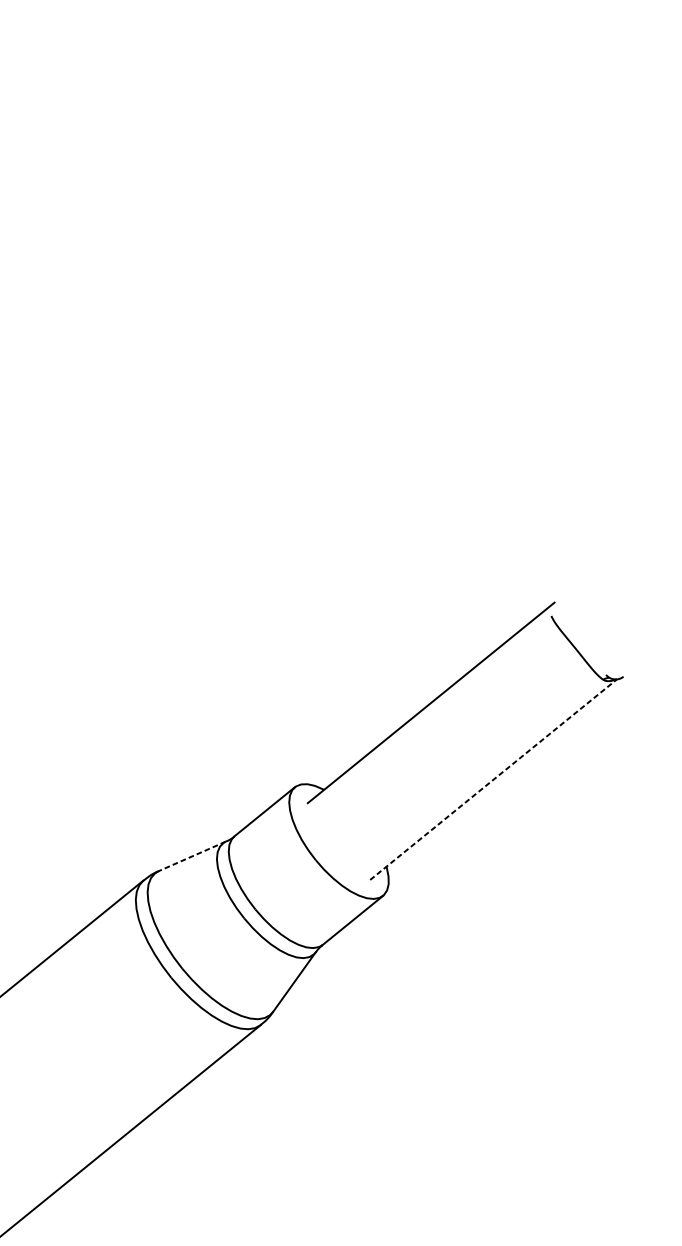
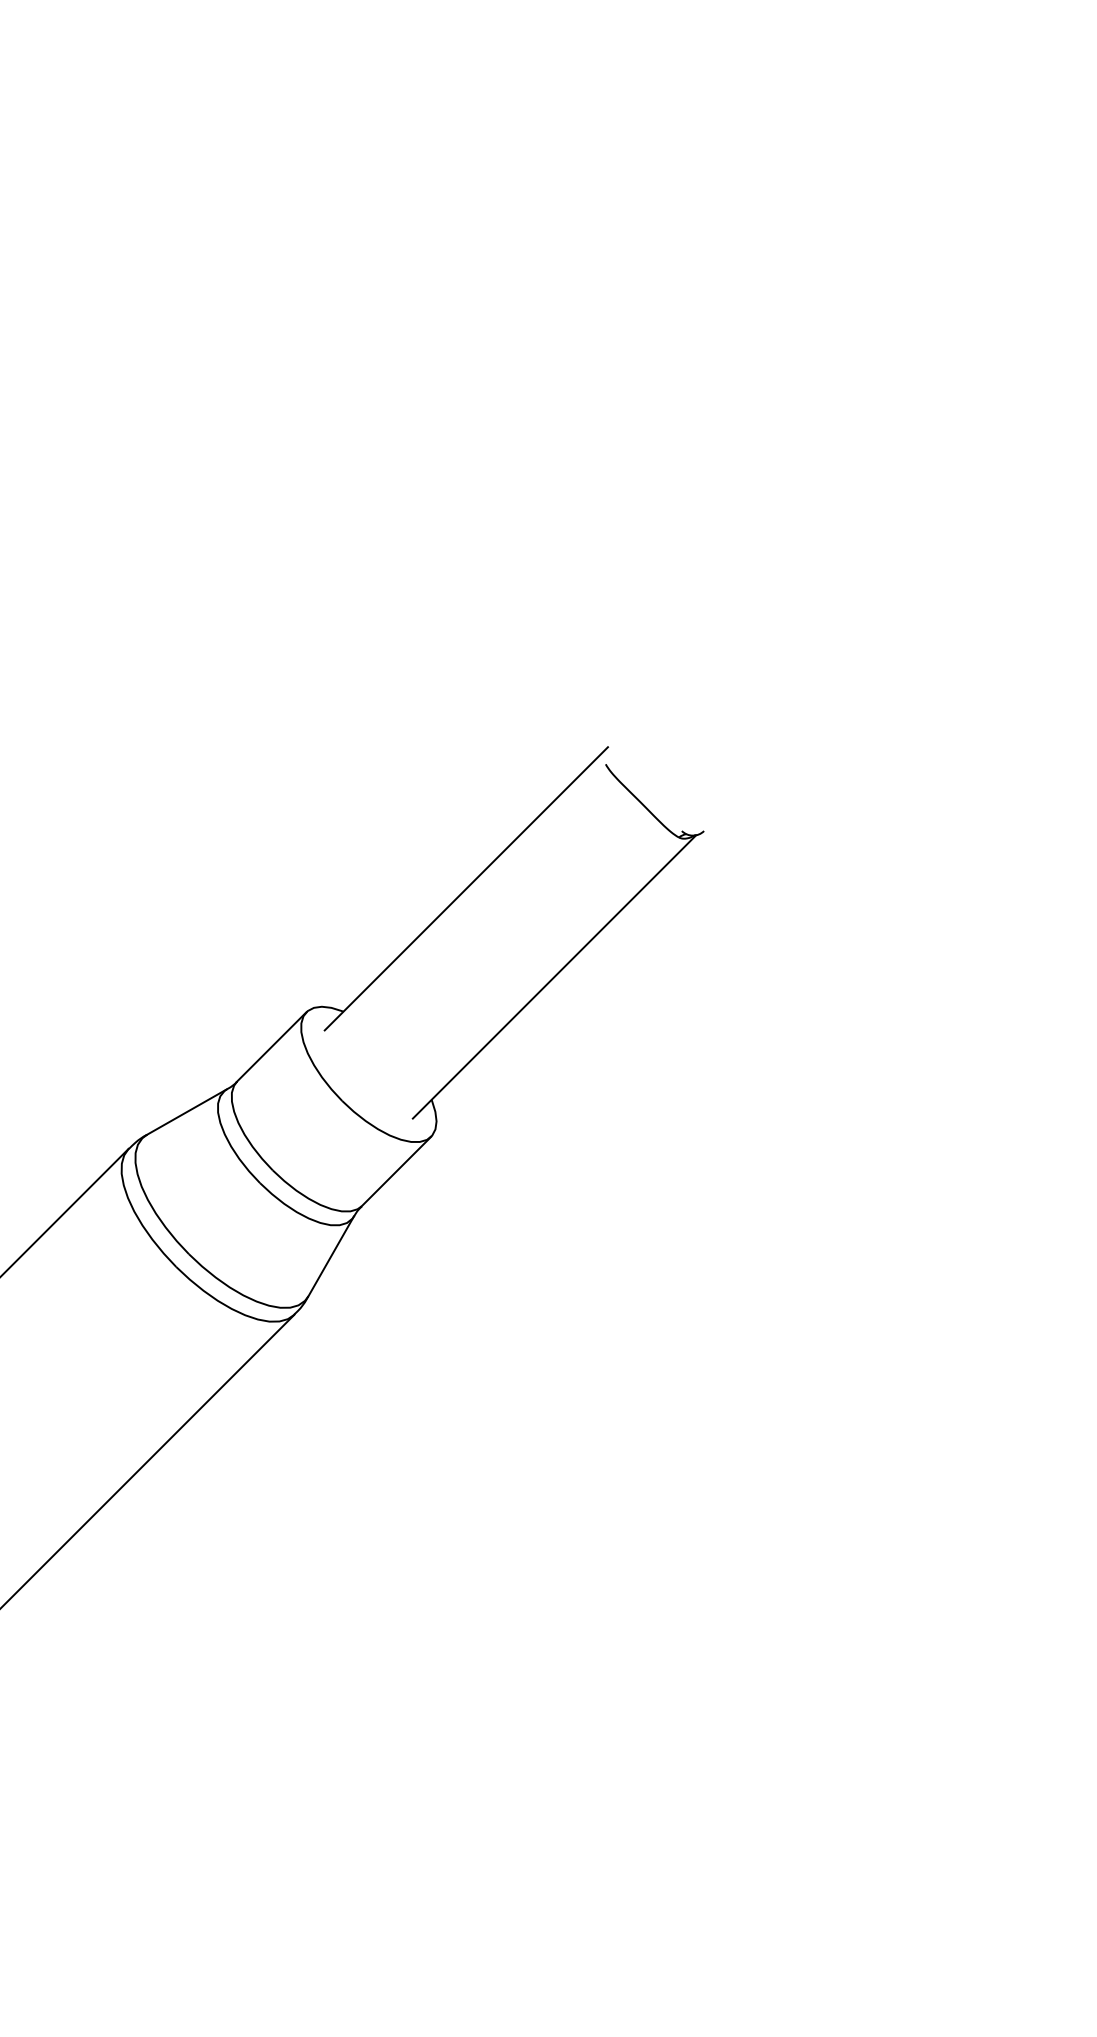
line: (493, 779) -> (554, 976), dashed -> solid
line: (191, 856) -> (186, 1112), dashed -> solid

